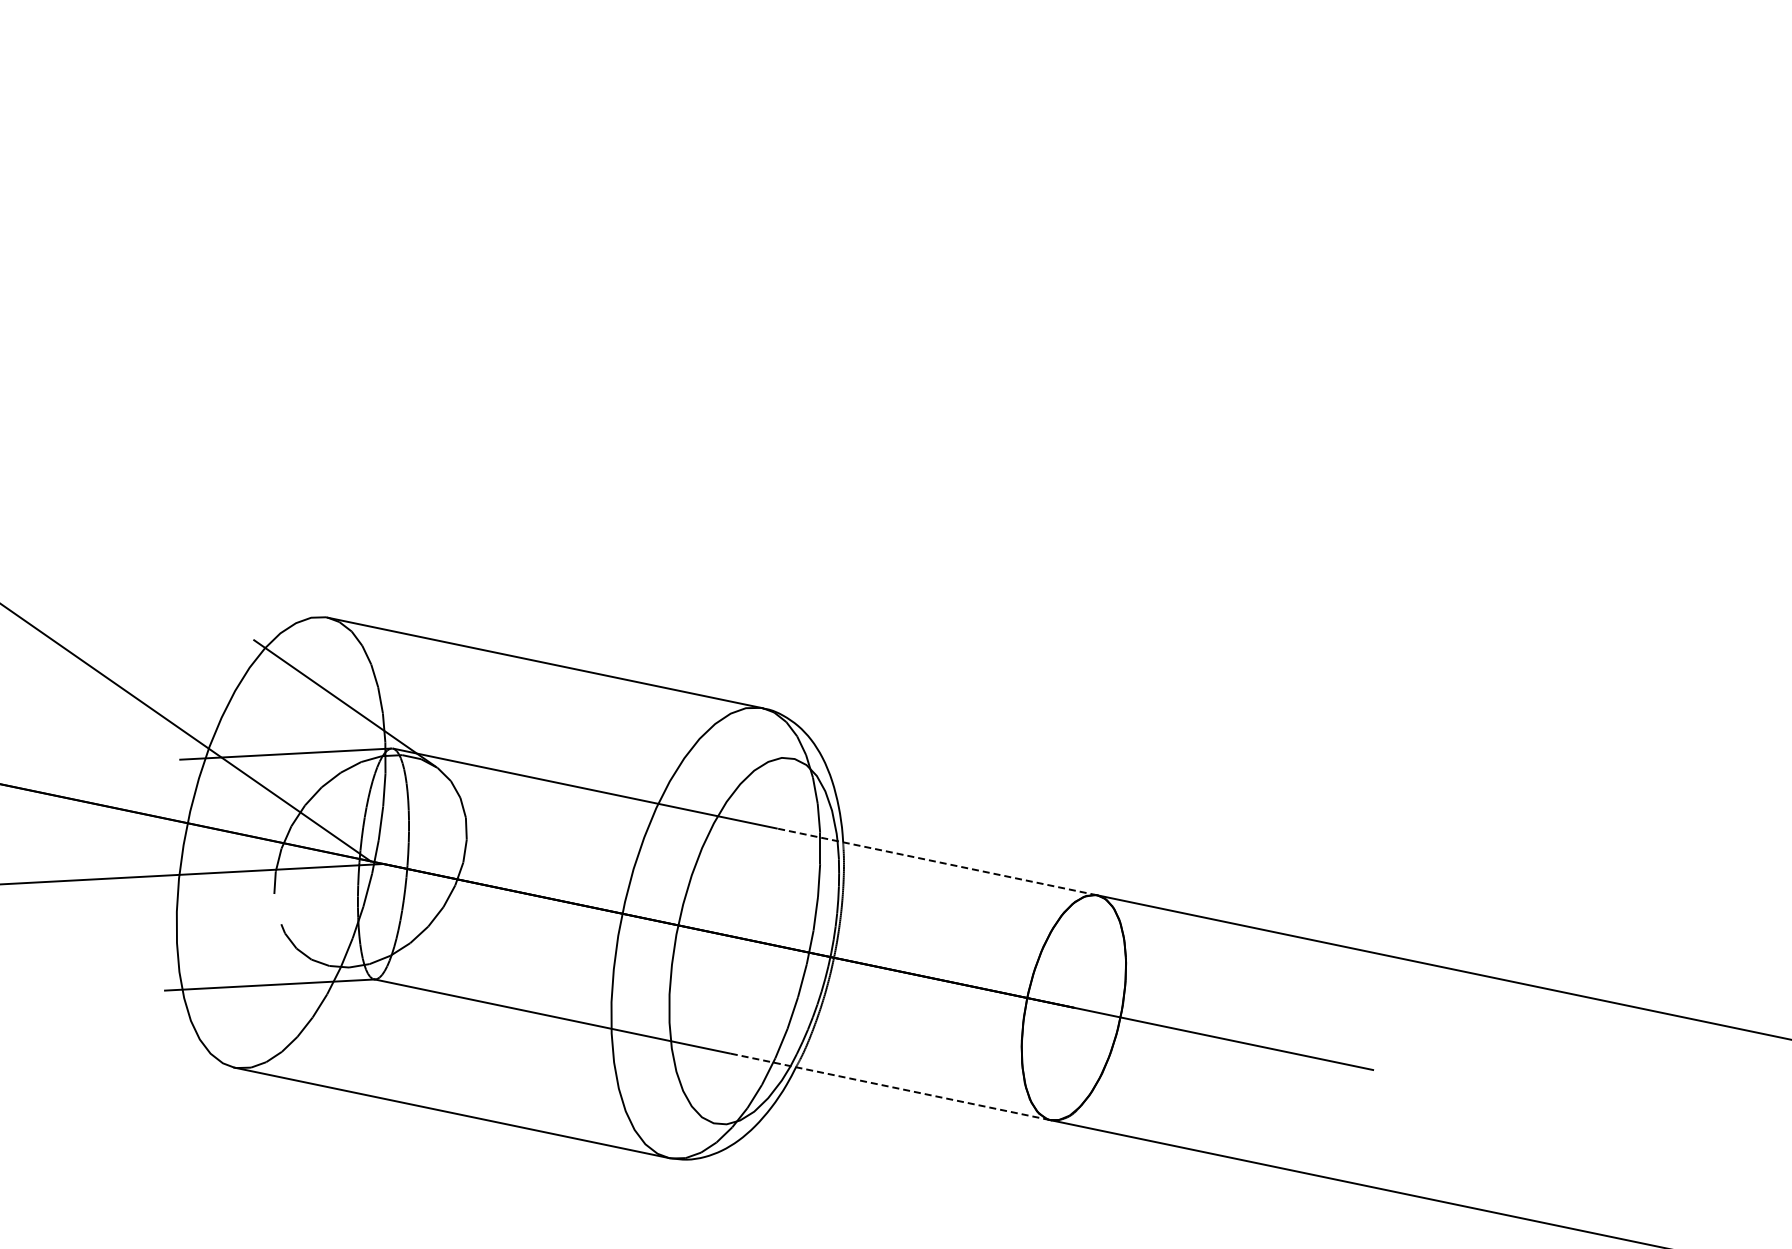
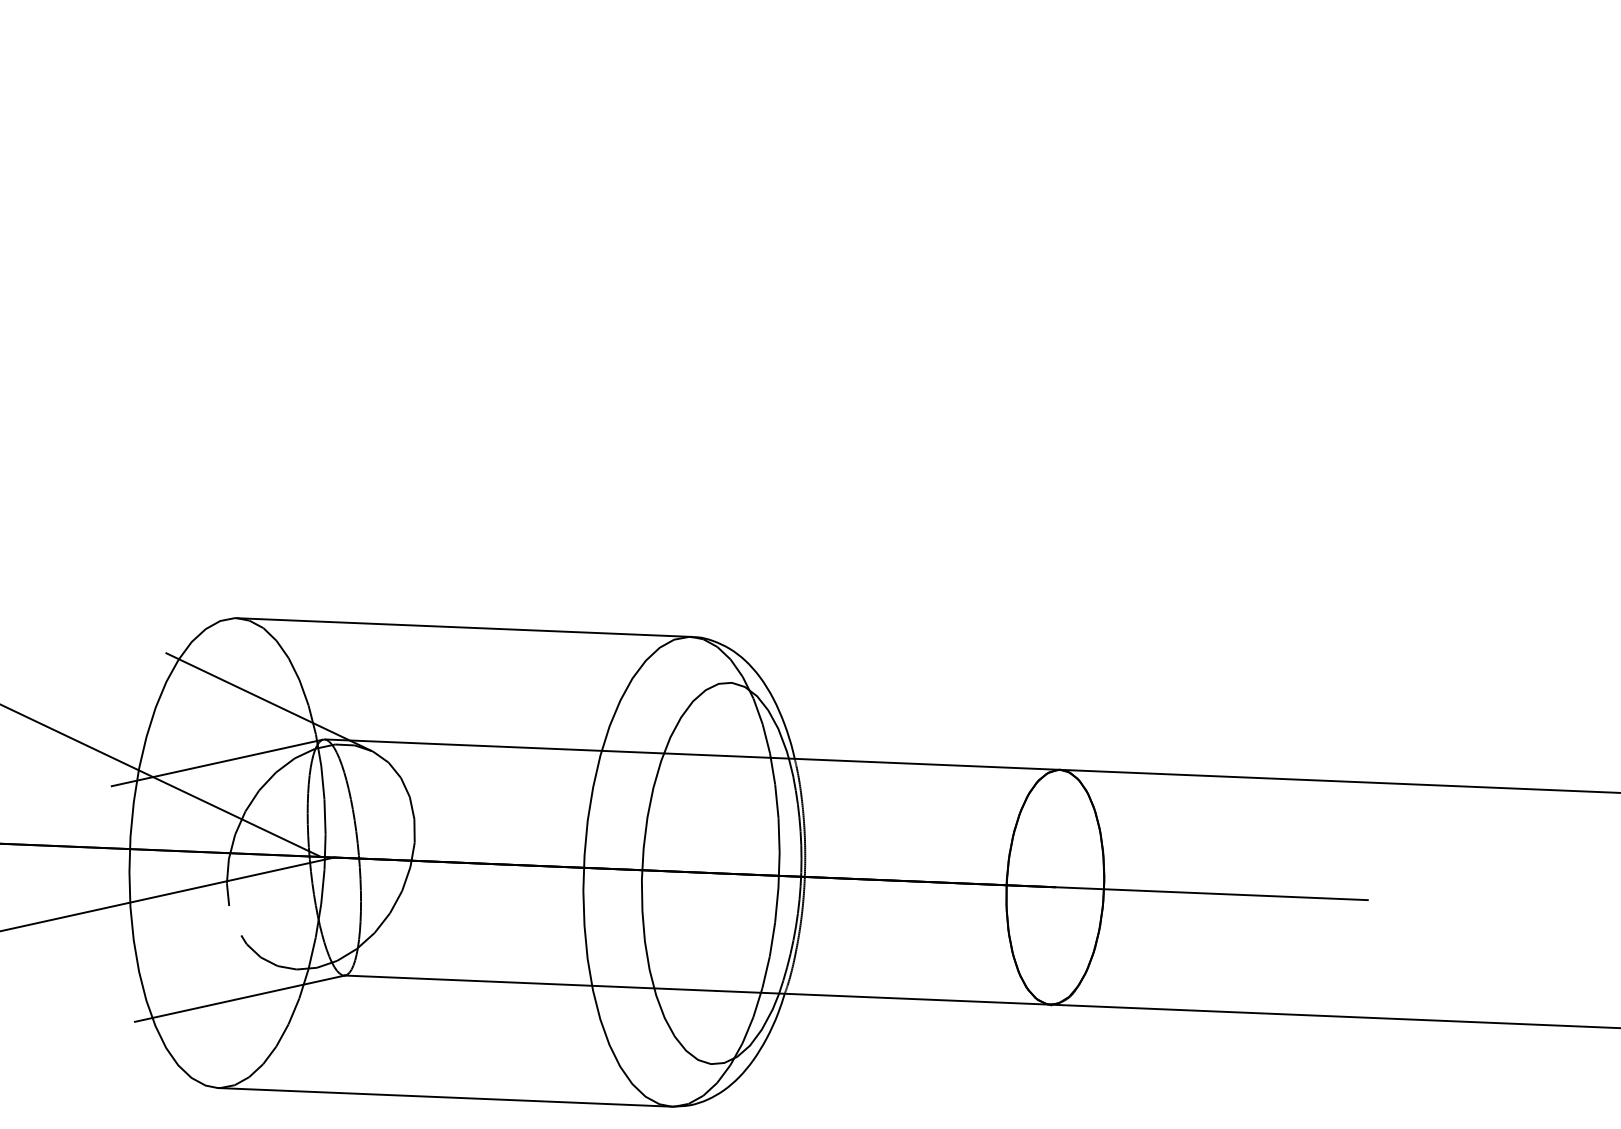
line: (937, 861) -> (893, 762), dashed -> solid
line: (891, 1087) -> (884, 998), dashed -> solid

